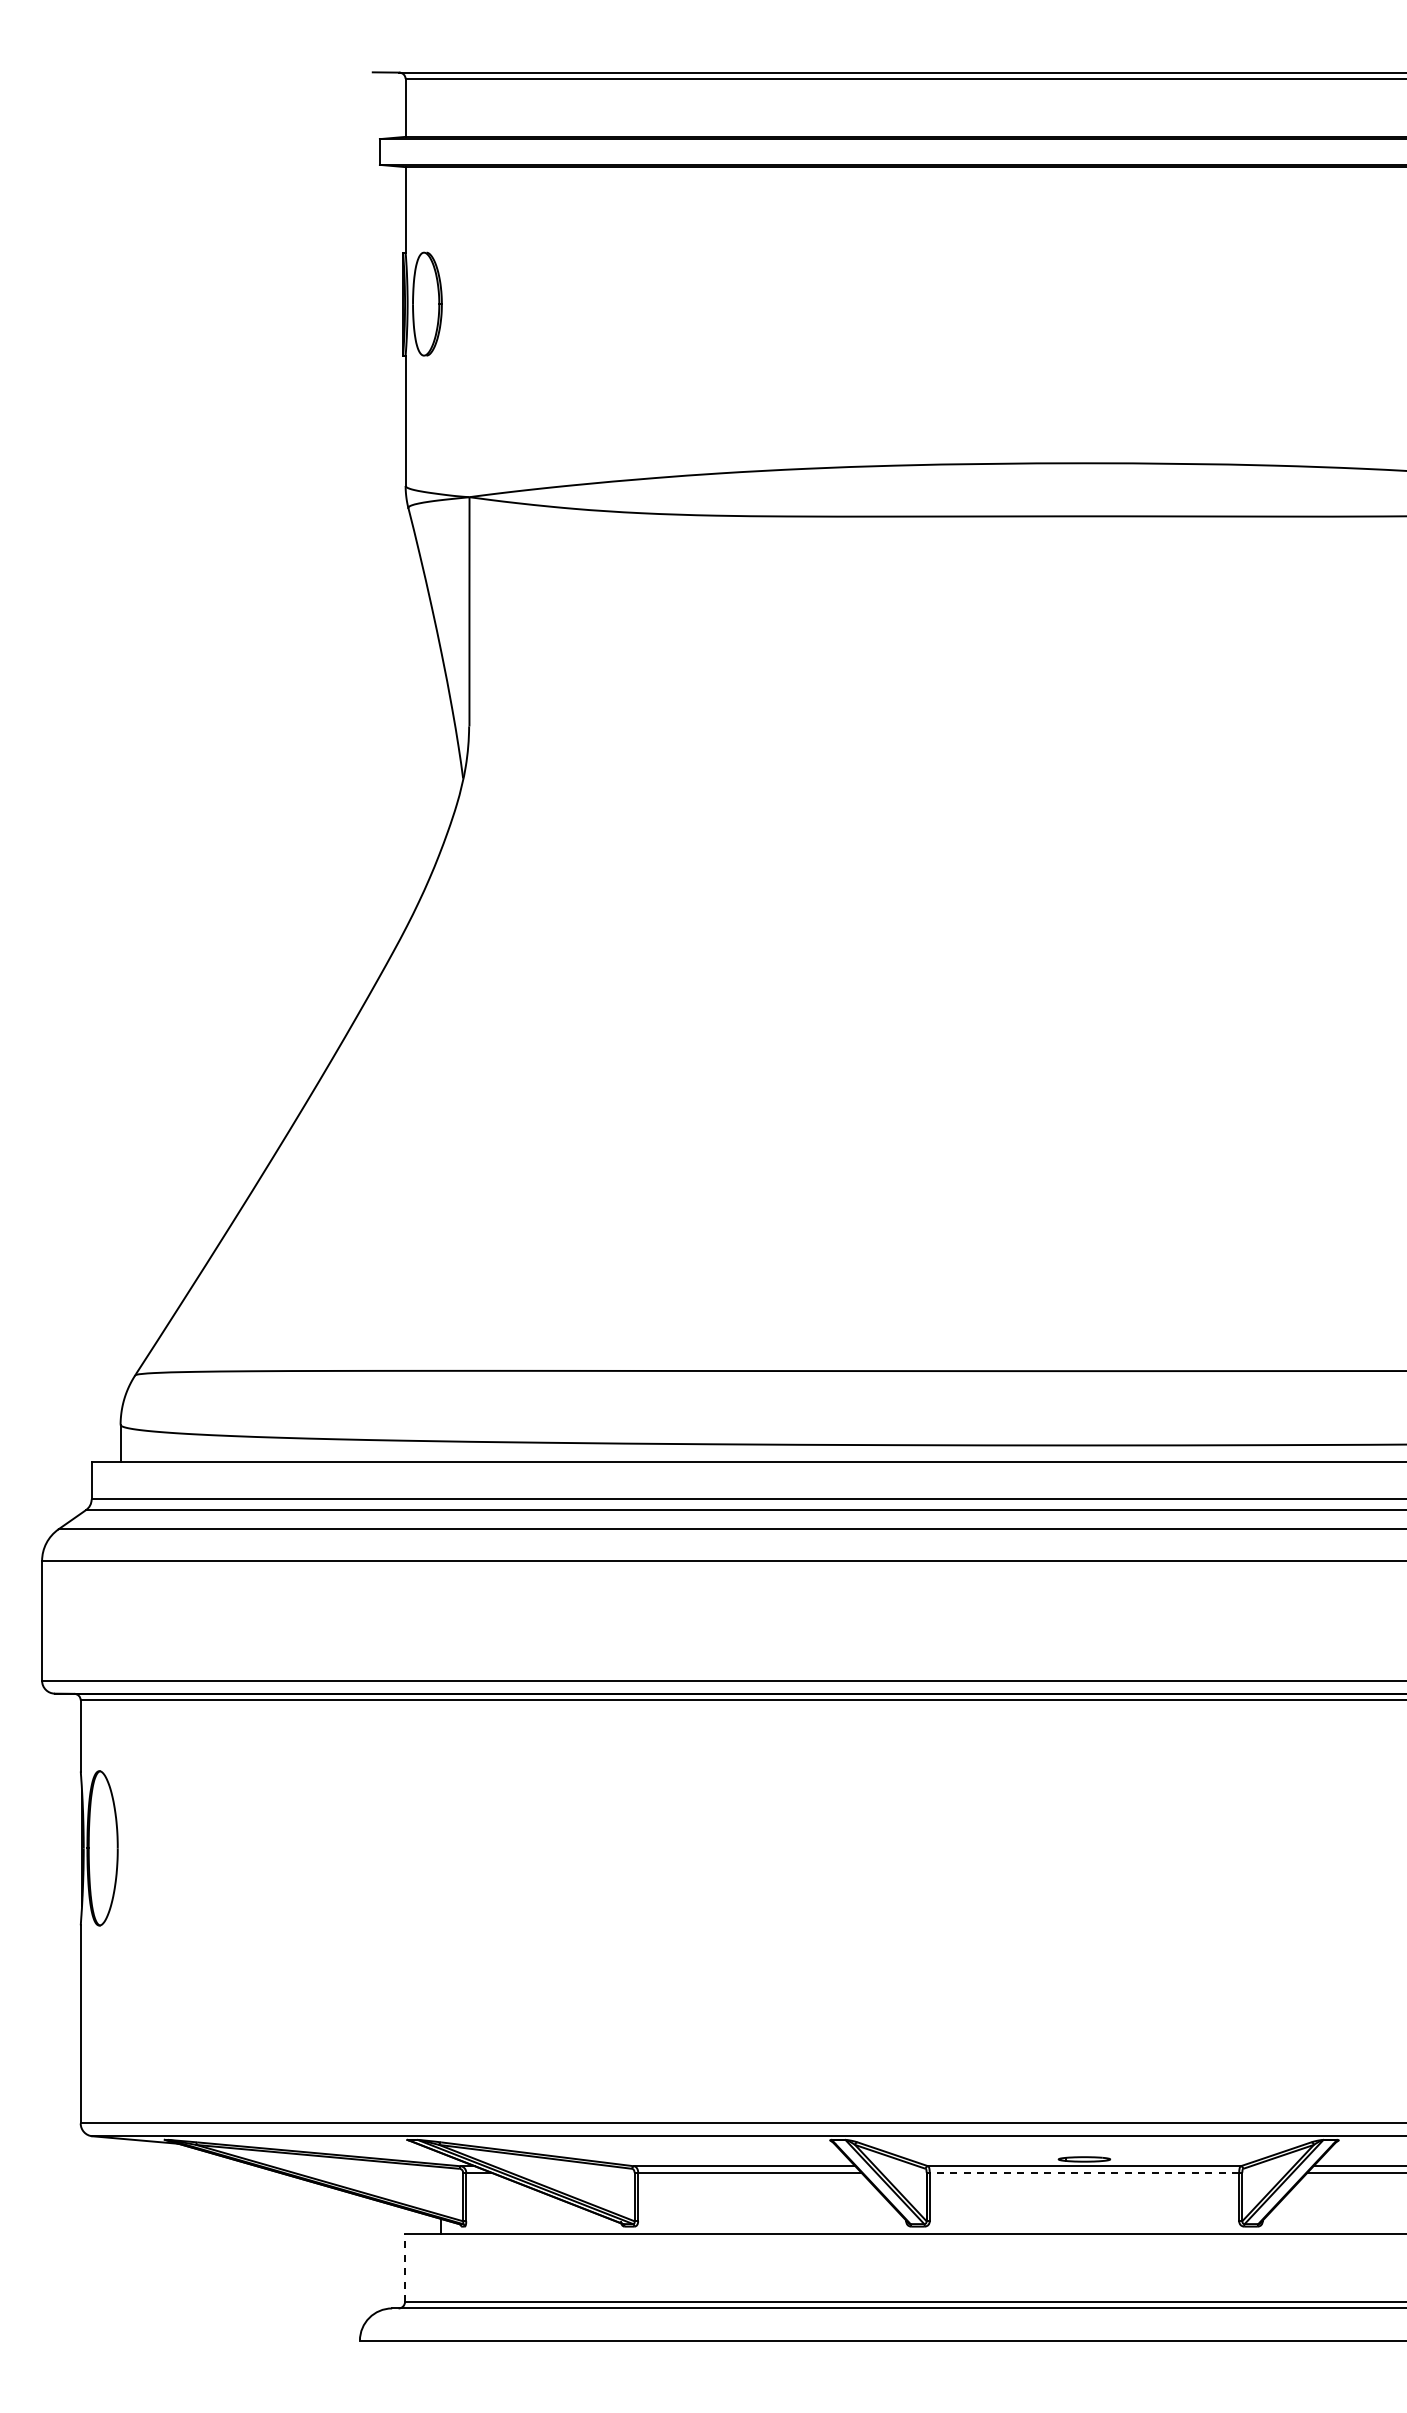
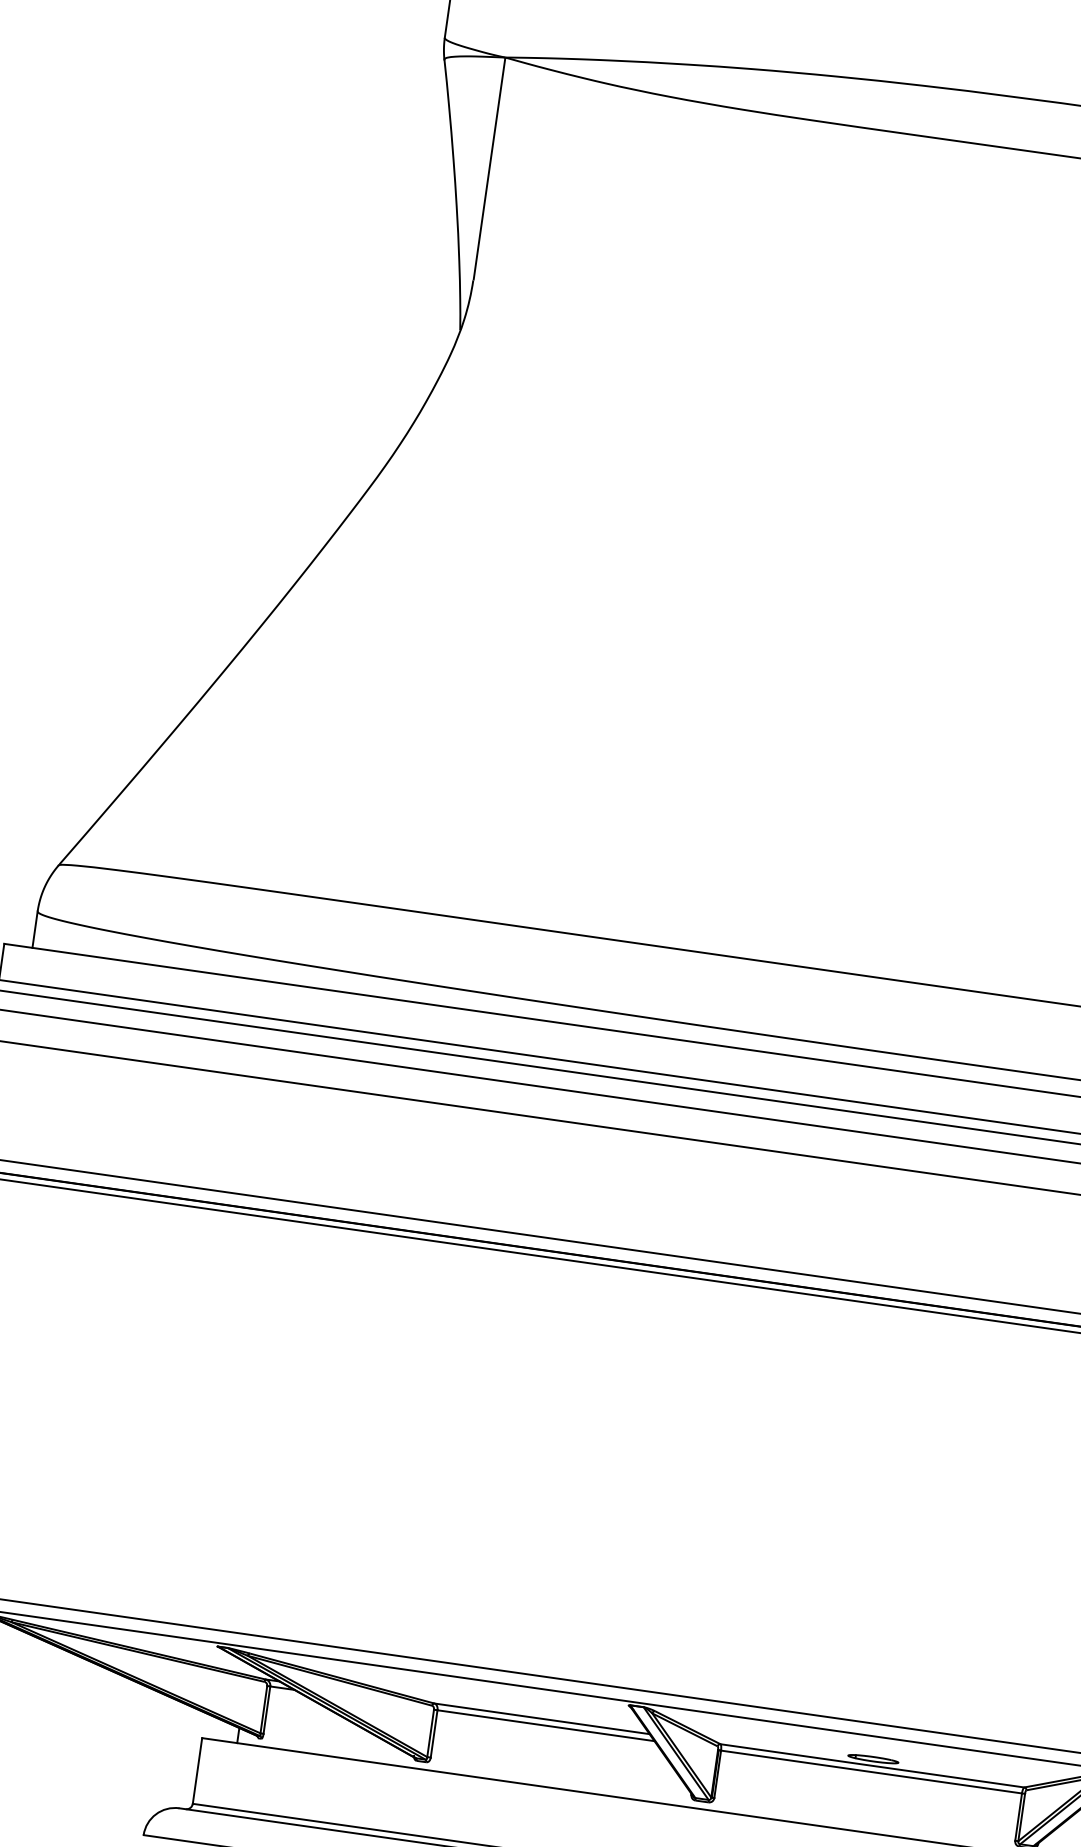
line: (1084, 2172) -> (871, 1771), dashed -> solid
line: (404, 2268) -> (196, 1771), dashed -> solid

